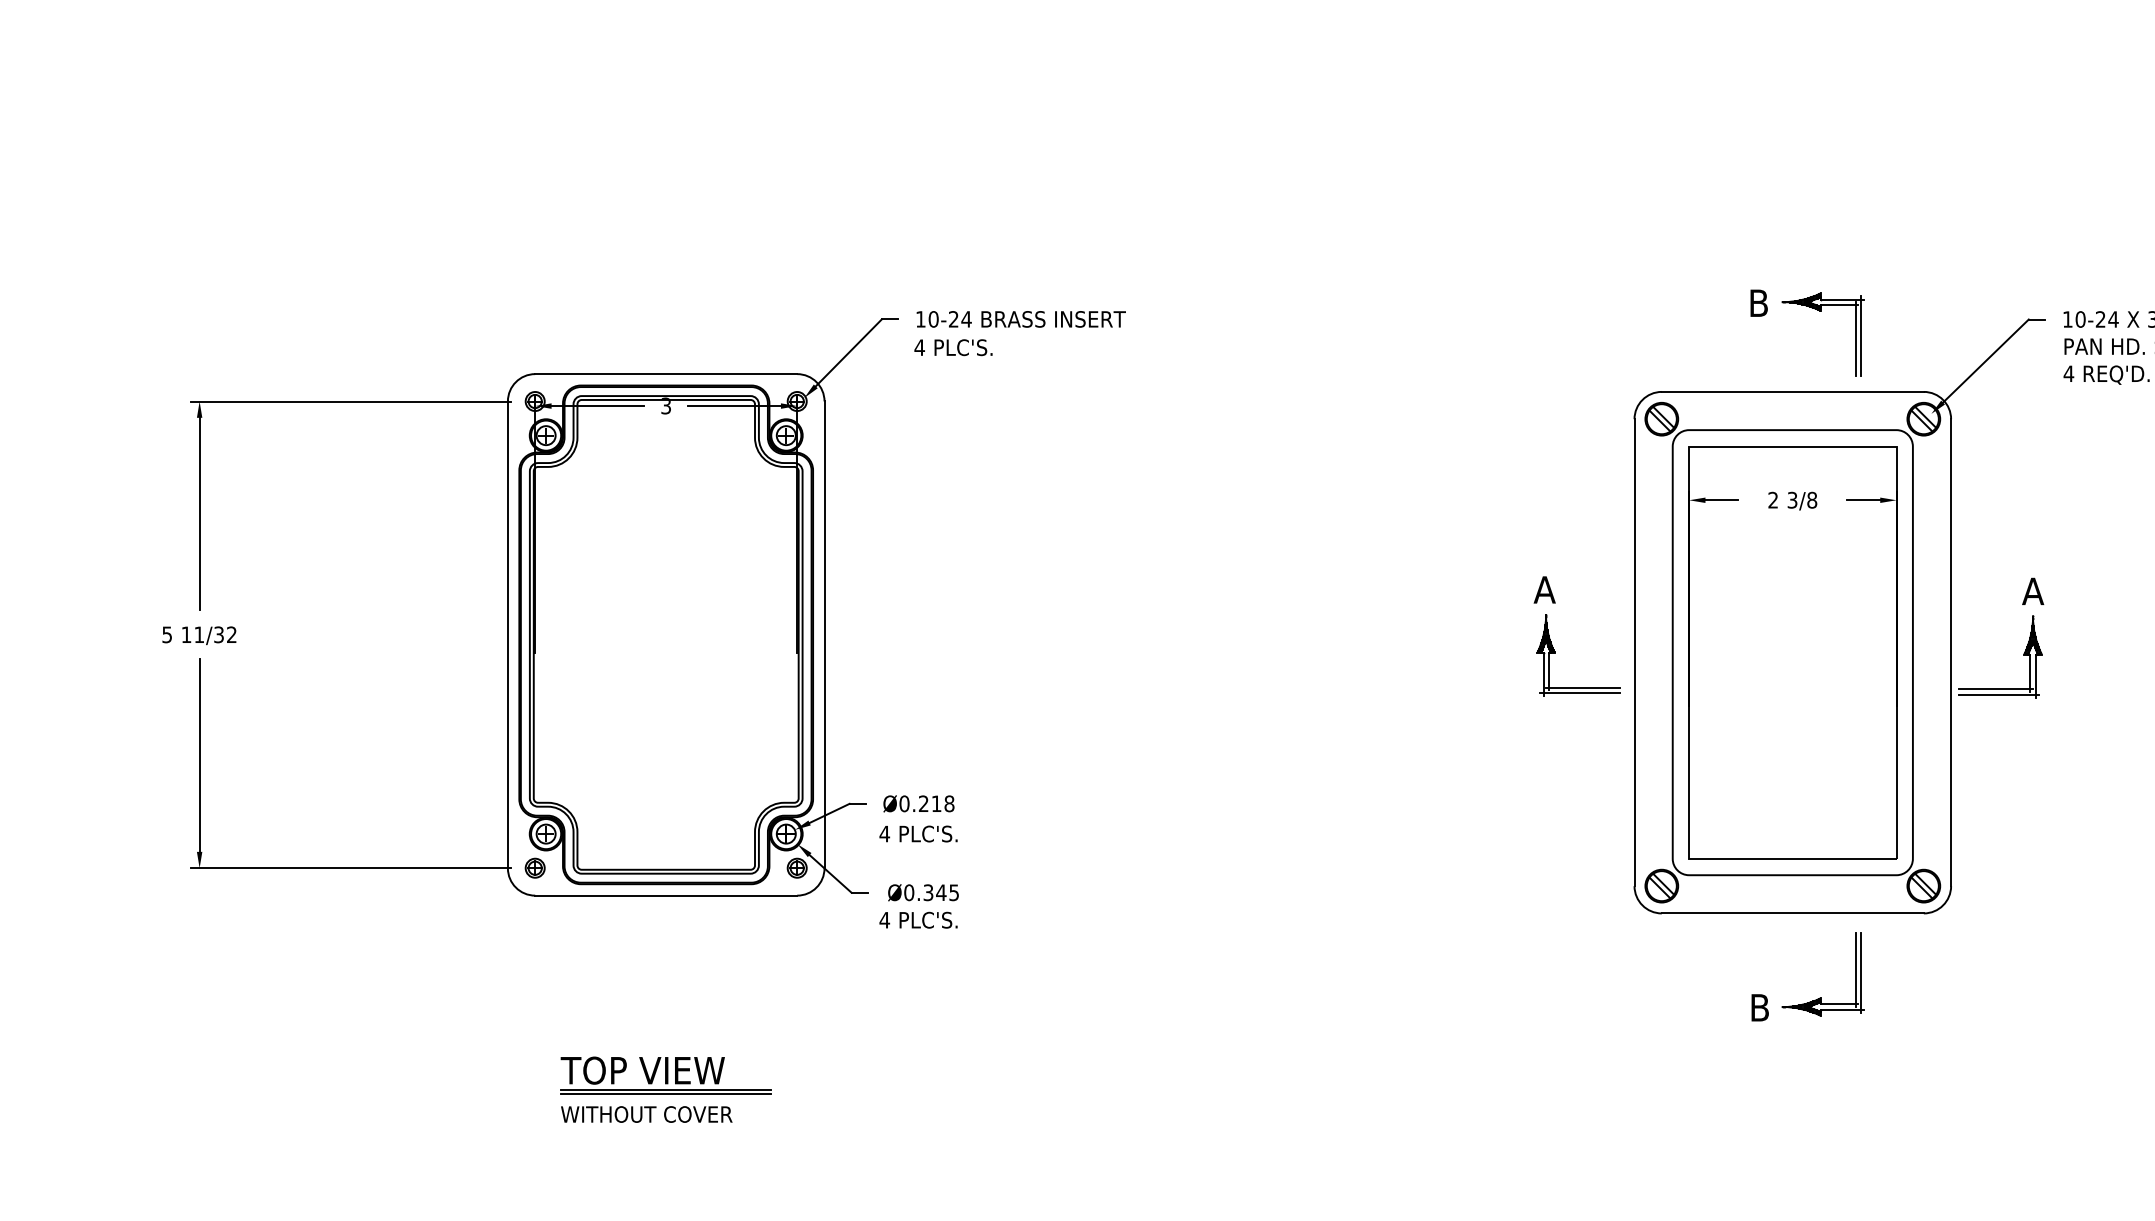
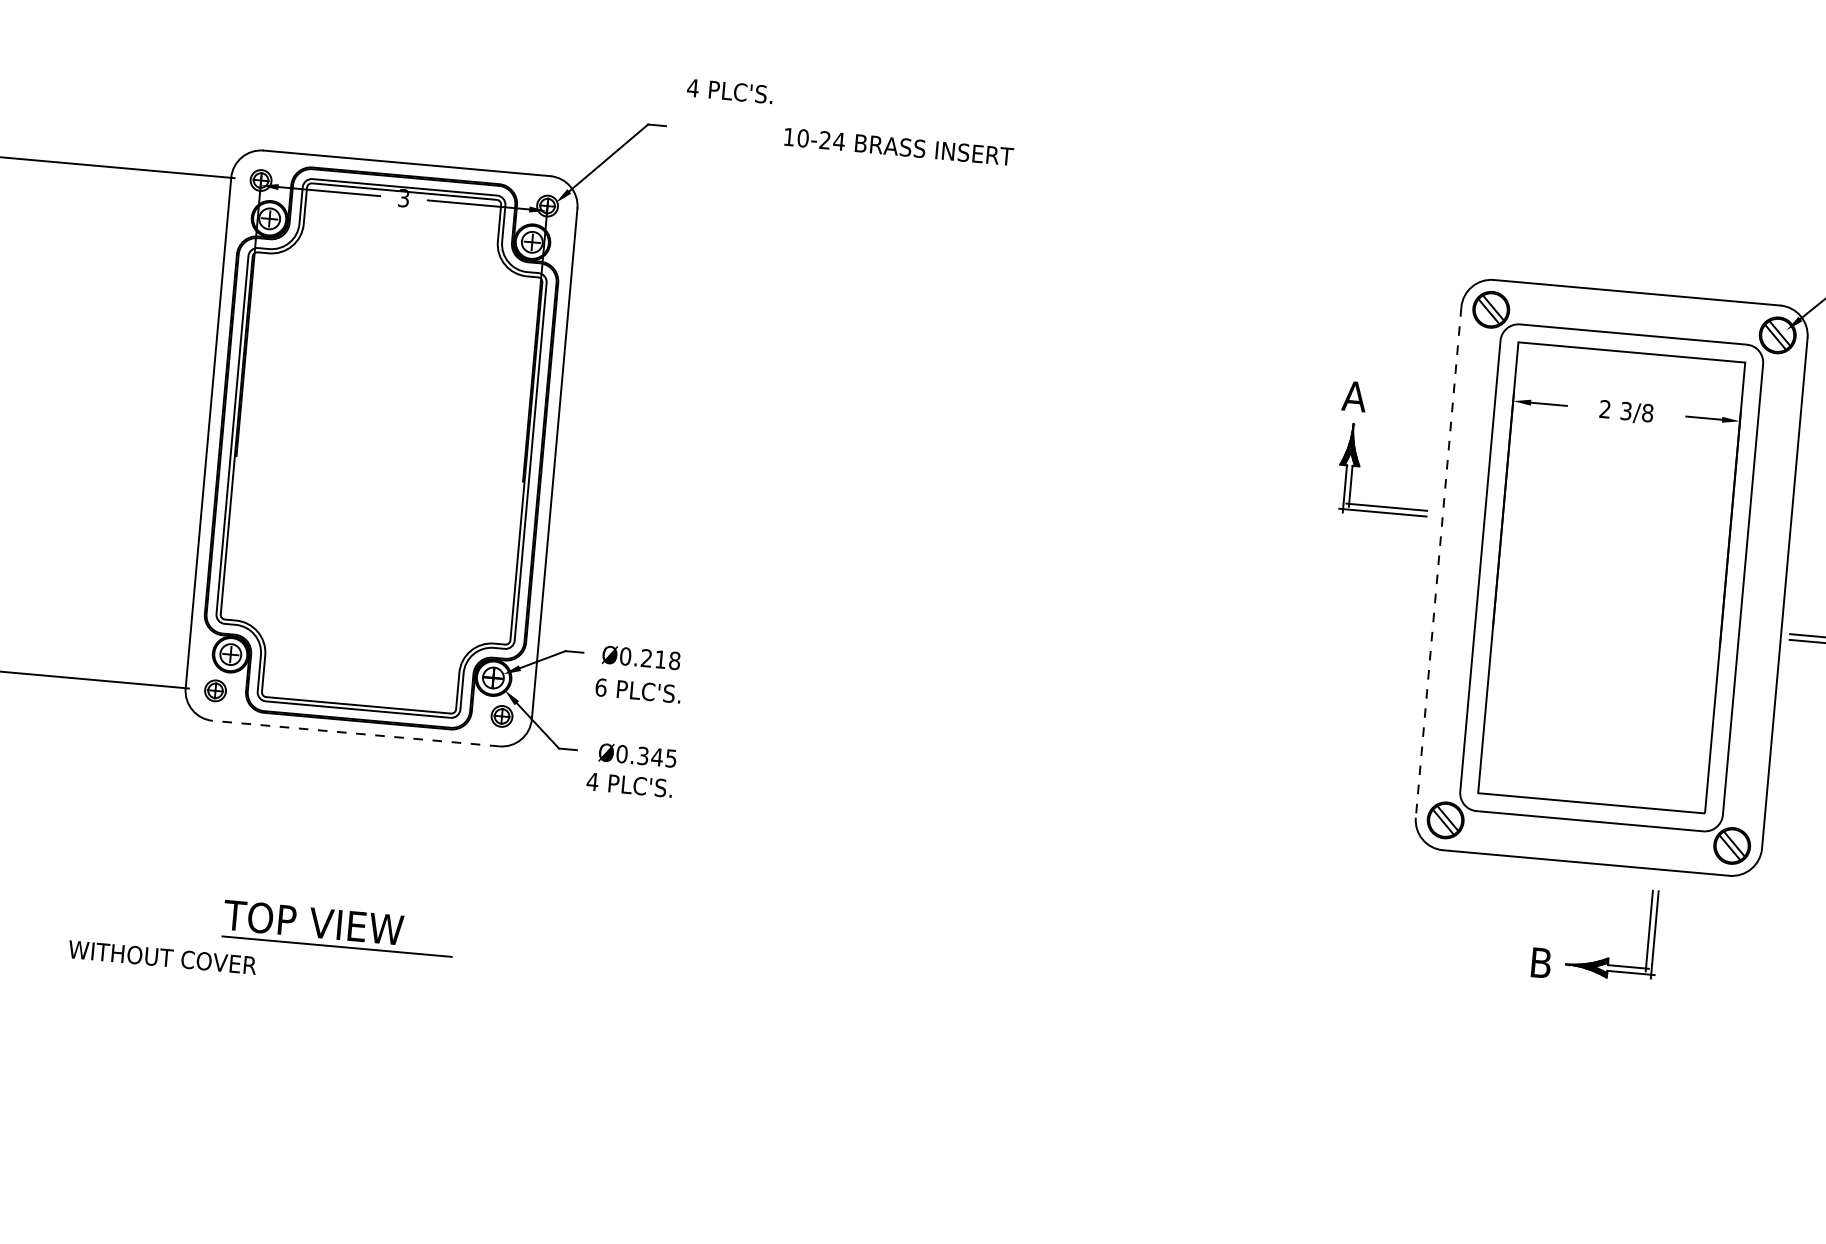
part: (1814, 309) -> (1668, 204), removed
text: (1020, 319) -> (898, 146), moved
text: (953, 347) -> (730, 91), moved
part: (1552, 644) -> (1357, 456), moved
line: (1634, 653) -> (1438, 563), solid -> dashed
text: (884, 833) -> (600, 686), 4 -> 6
line: (665, 895) -> (355, 733), solid -> dashed
line: (666, 1093) -> (337, 949), removed
text: (646, 1114) -> (162, 957), moved

